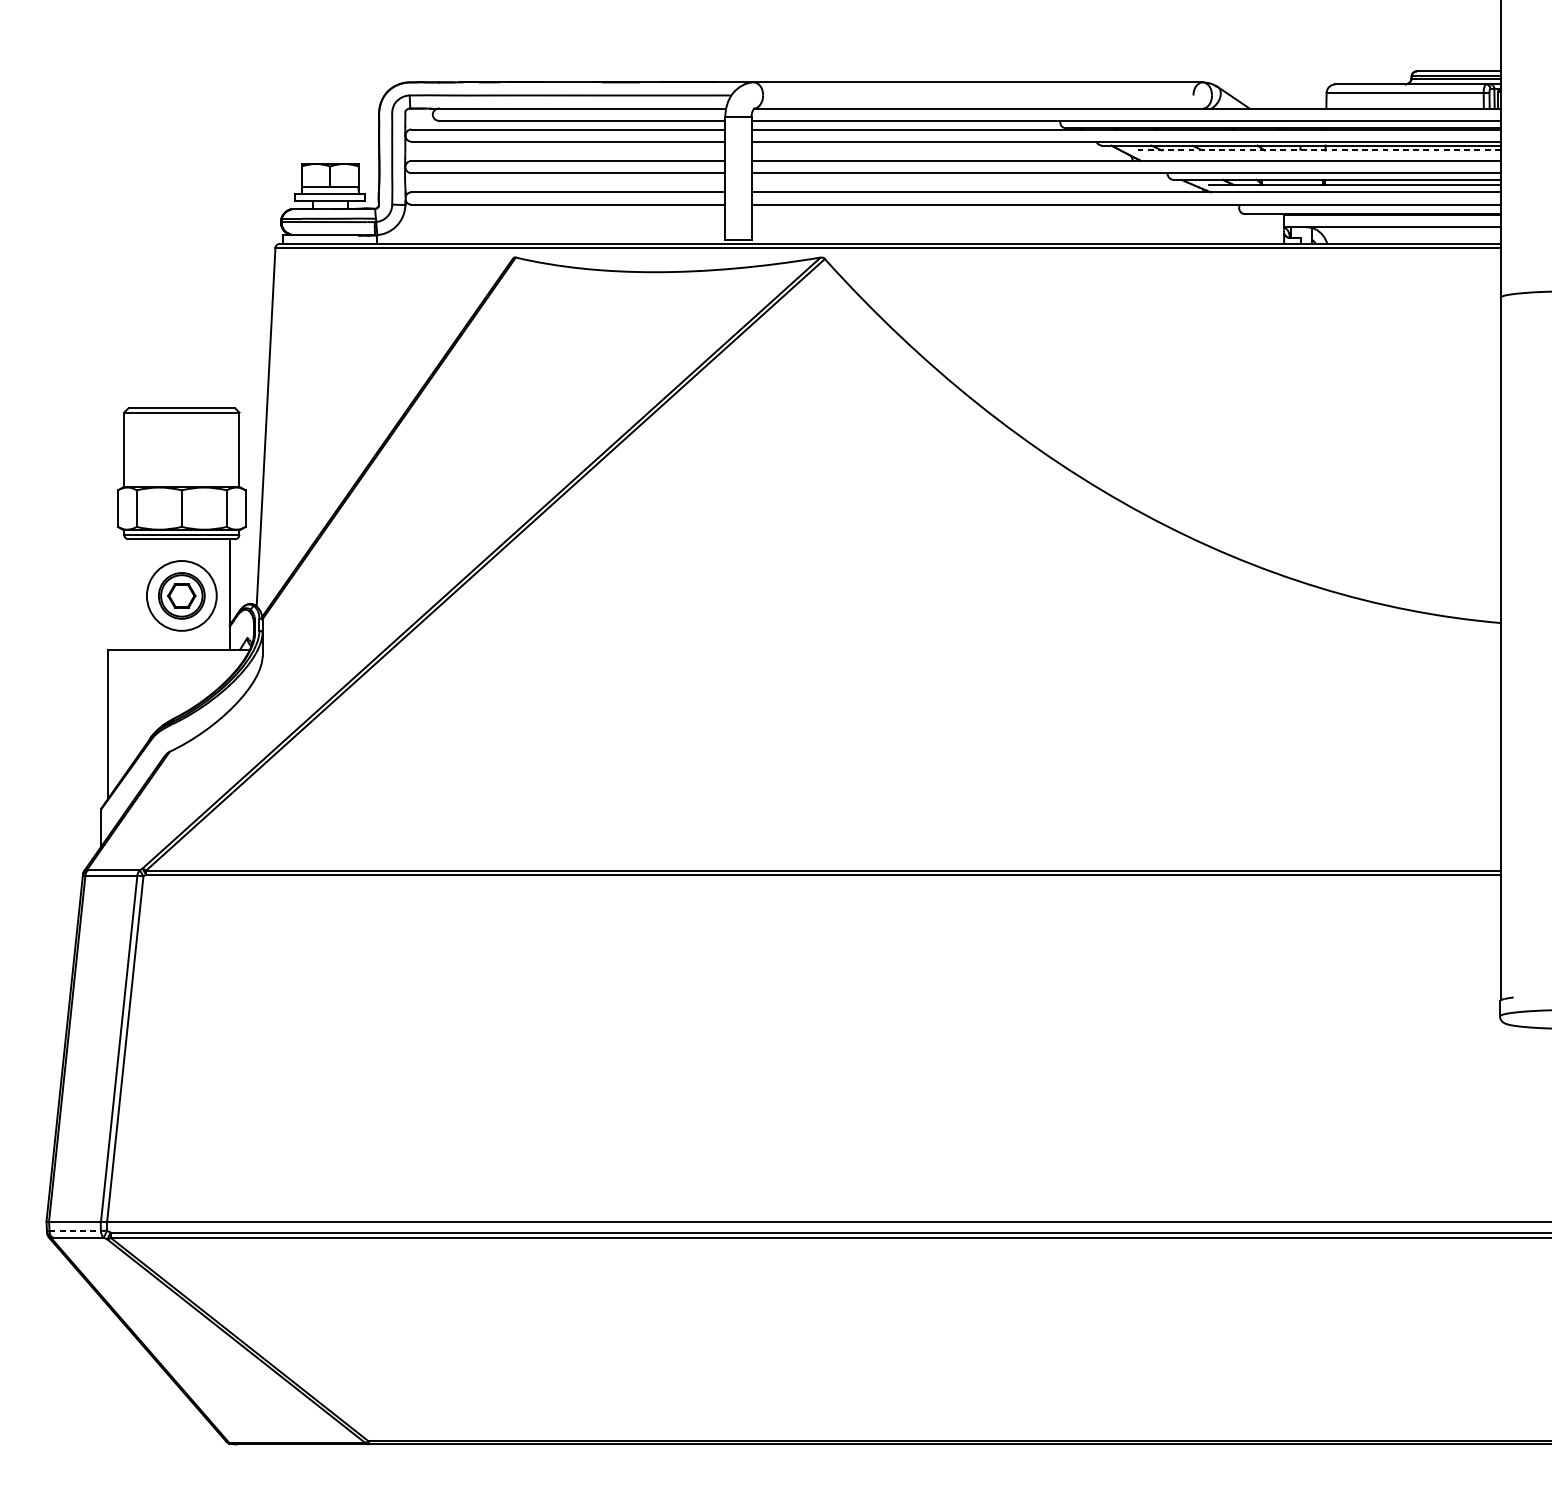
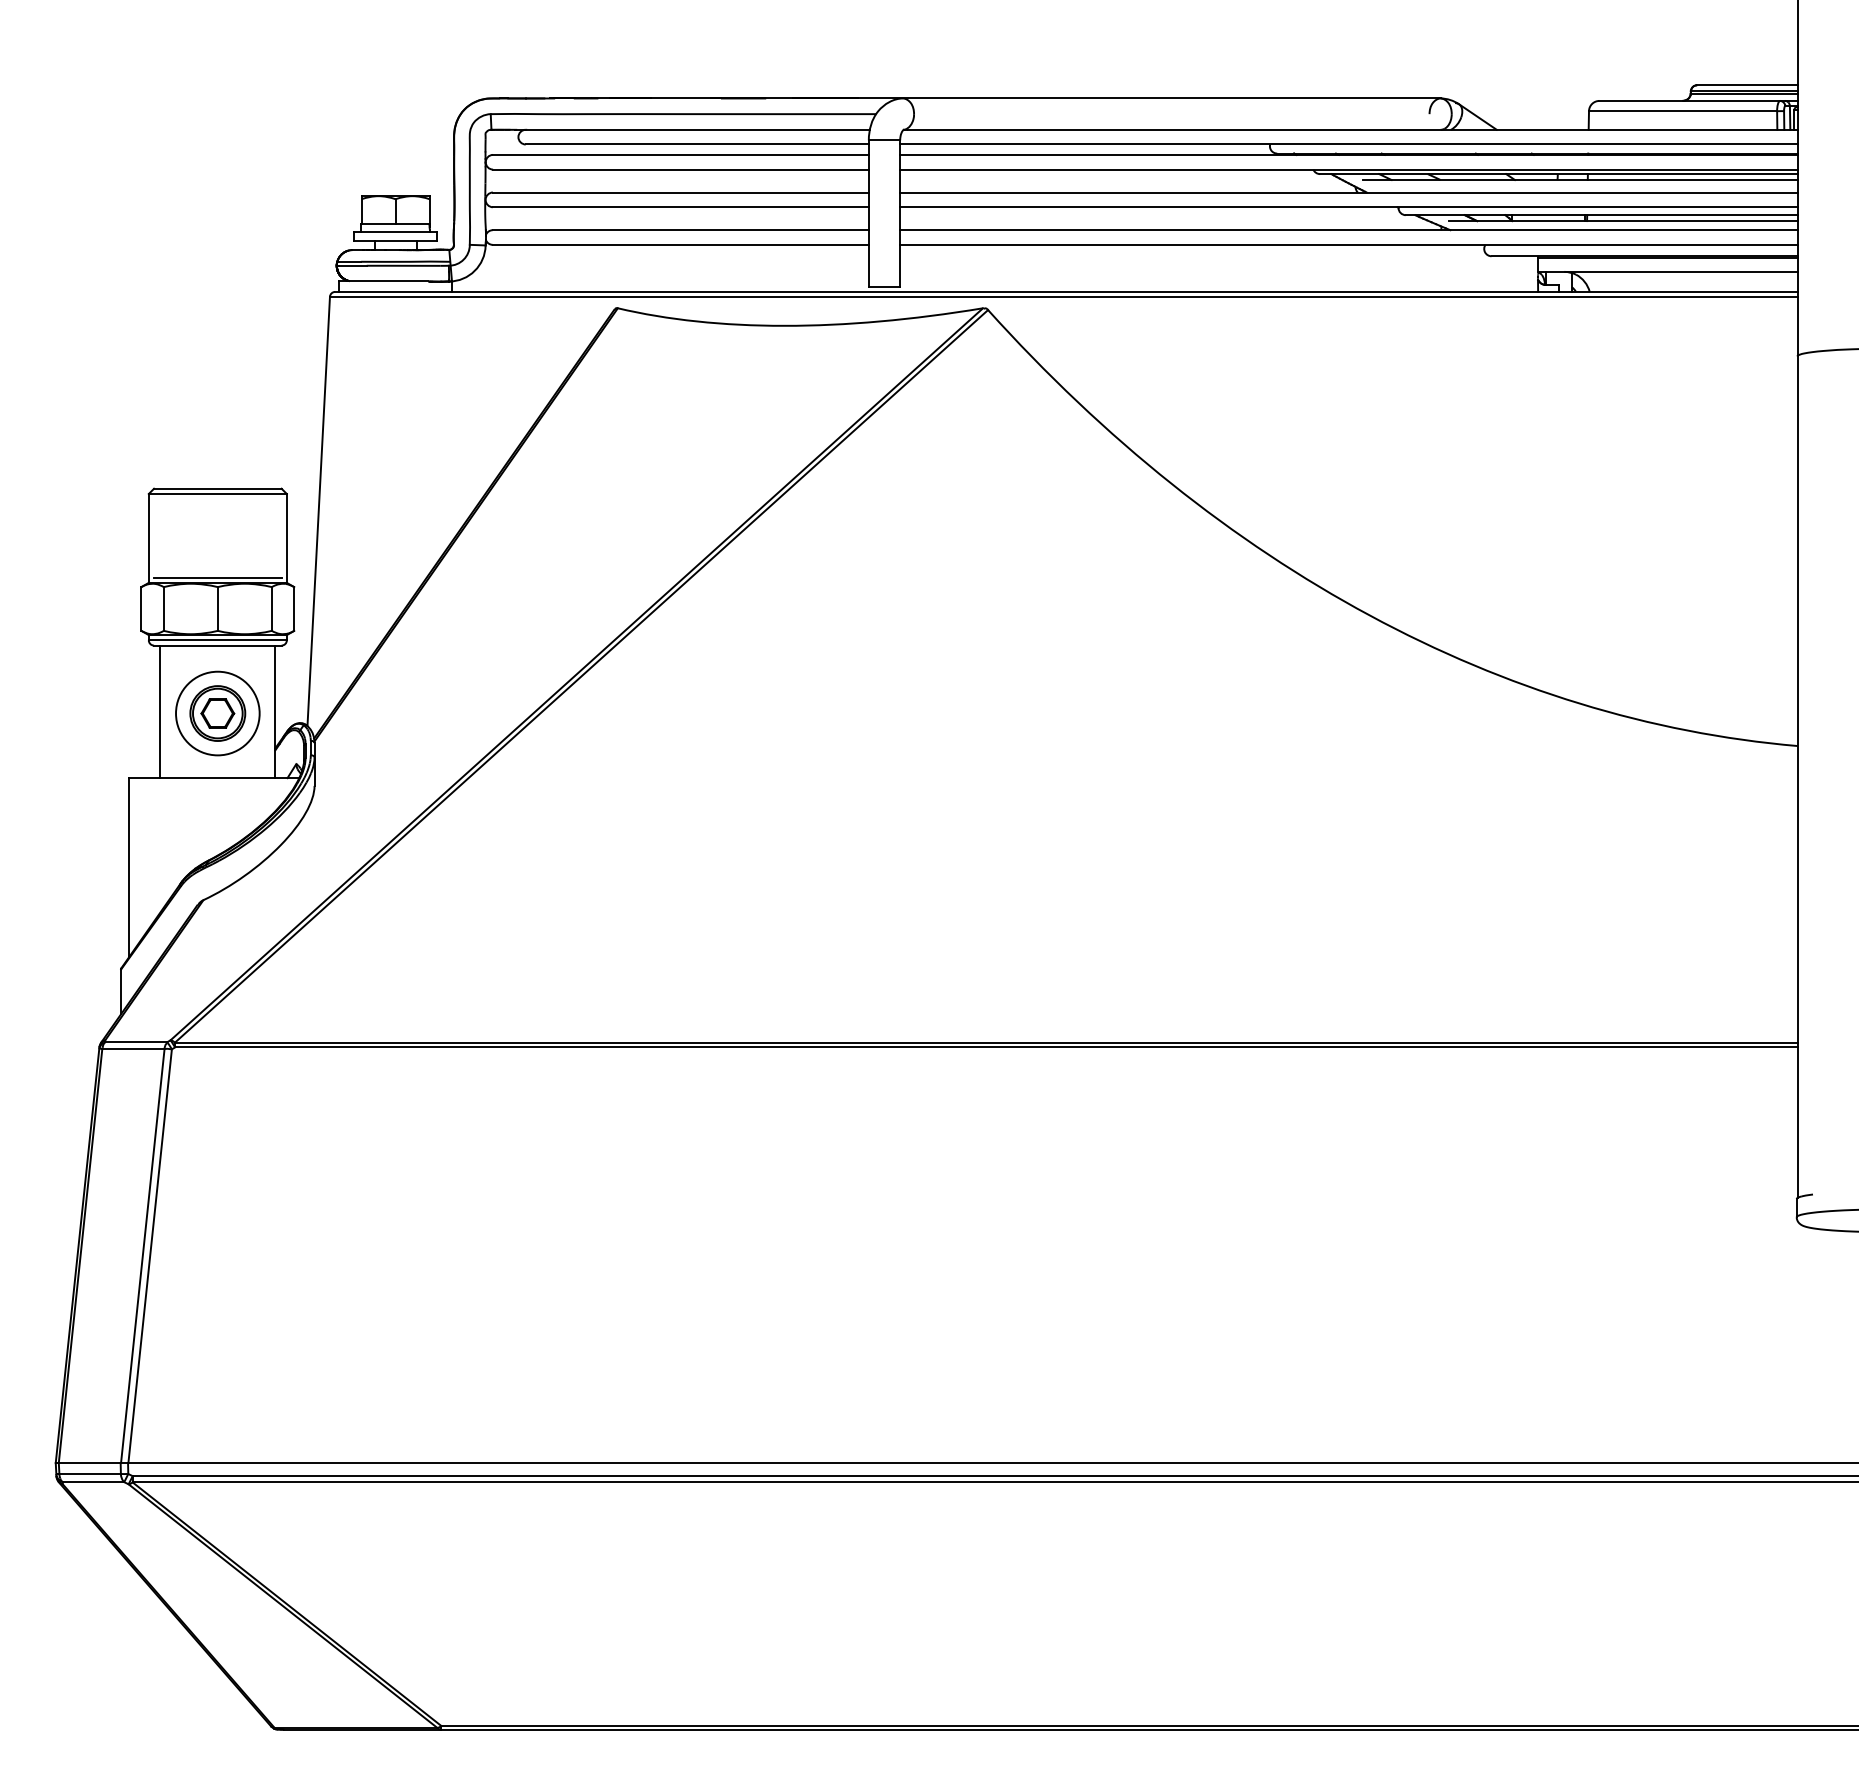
line: (1318, 150) -> (1579, 180), dashed -> solid
line: (181, 482) -> (217, 577), added
line: (133, 594) -> (160, 711), added
line: (75, 1231) -> (90, 1474), dashed -> solid

